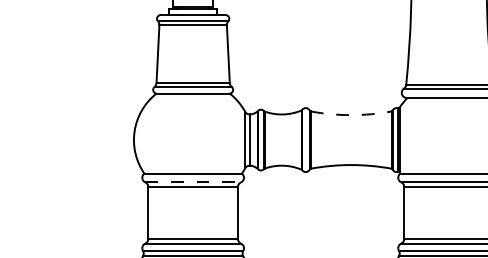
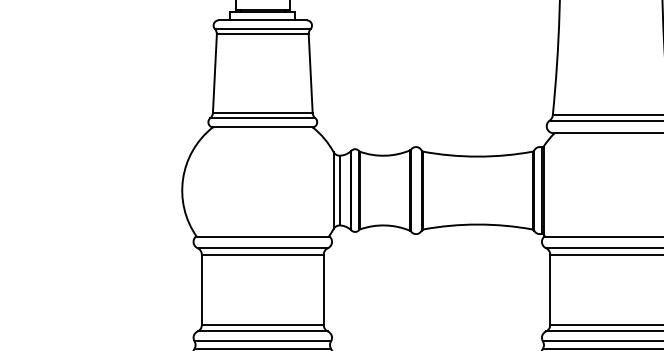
arc: (350, 115) -> (477, 156), dashed -> solid
line: (193, 182) -> (263, 248), dashed -> solid

